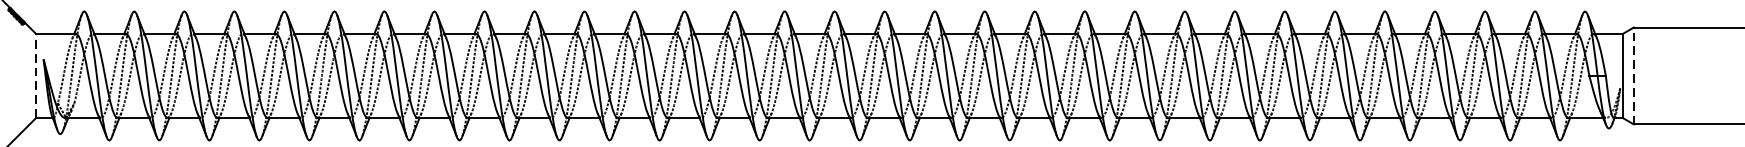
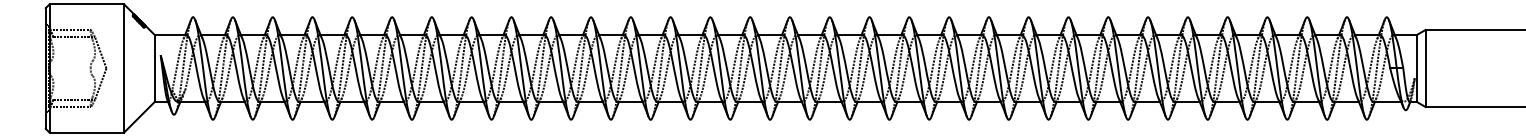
line: (35, 74) -> (154, 67), dashed -> solid
line: (1633, 75) -> (1425, 68), dashed -> solid

